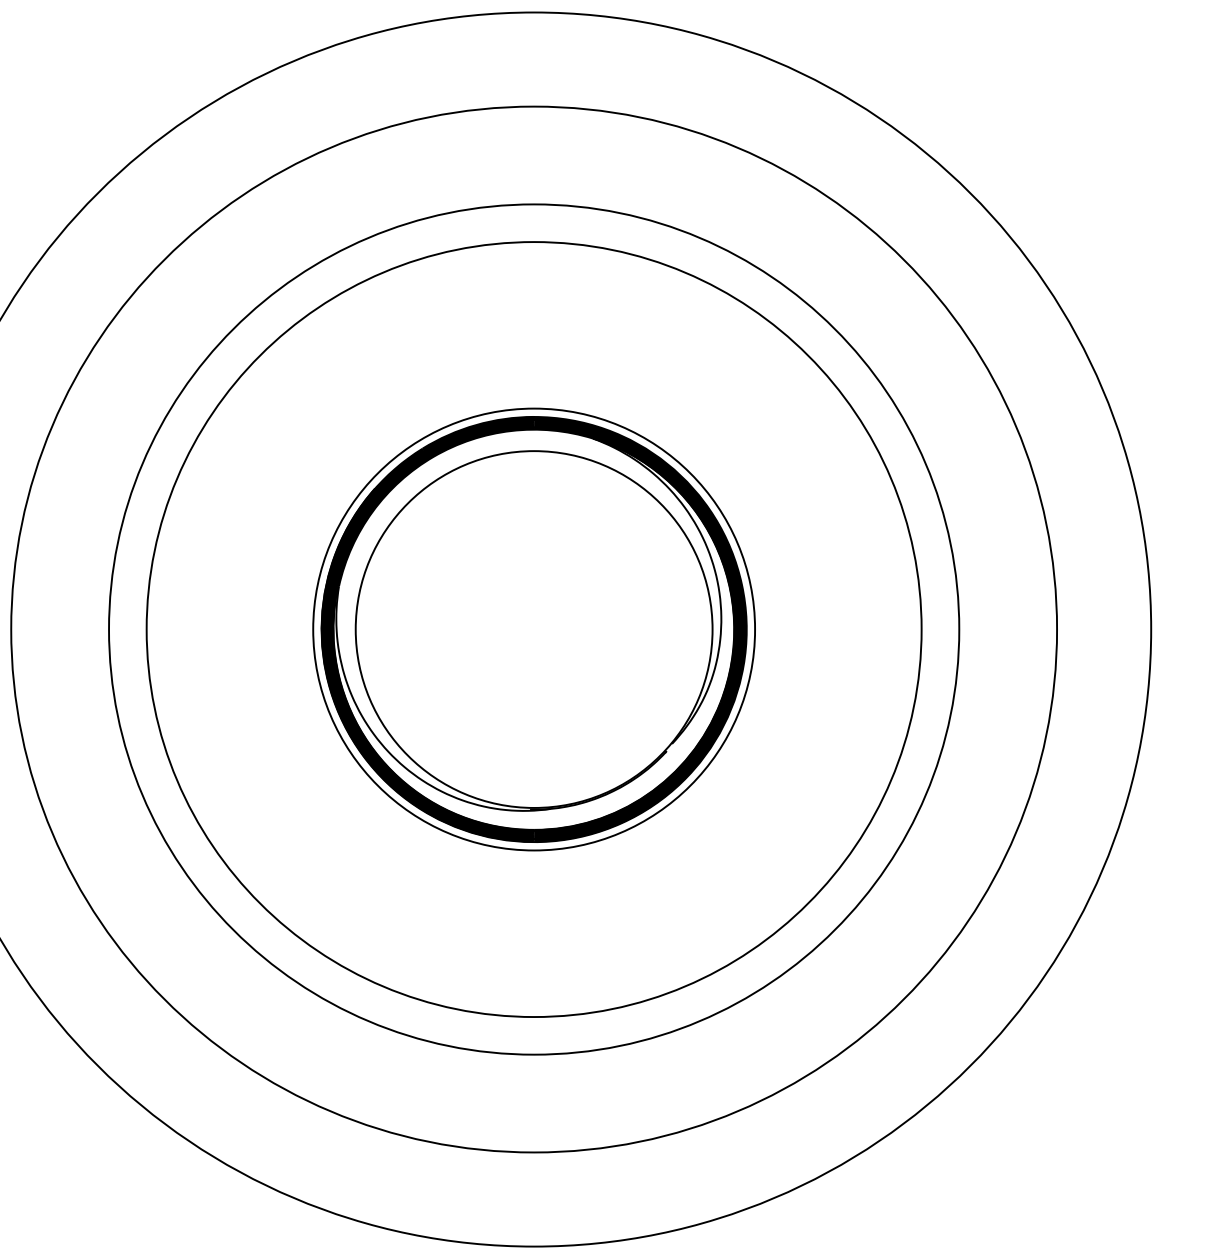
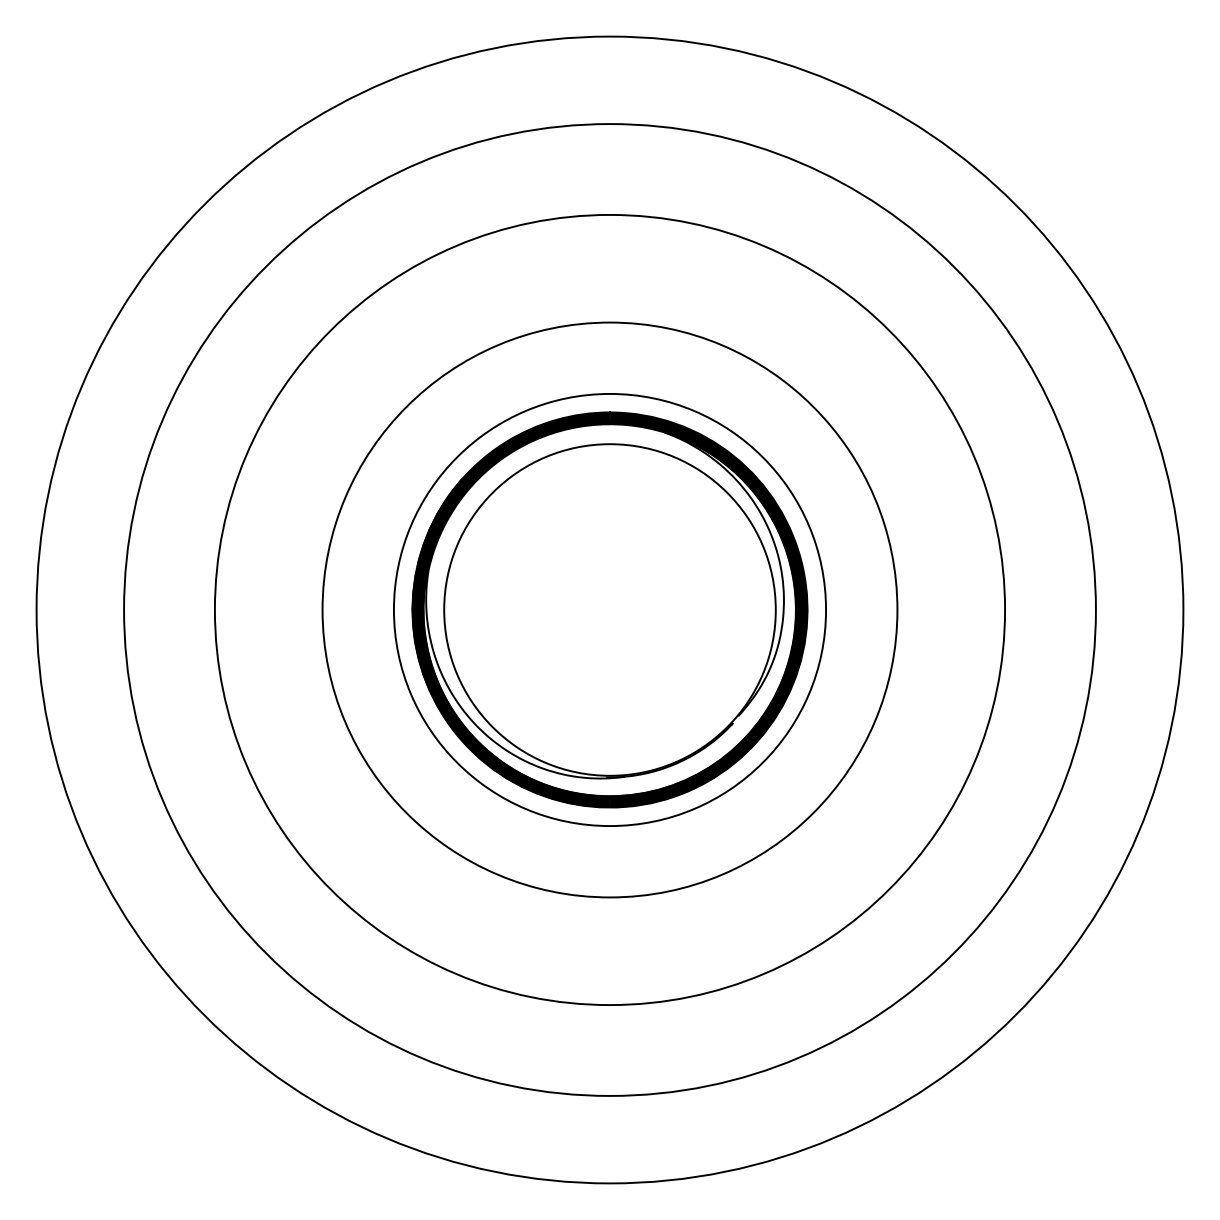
circle: (533, 629) -> (609, 609), size x0.6
circle: (533, 629) -> (609, 609), size x1.4

